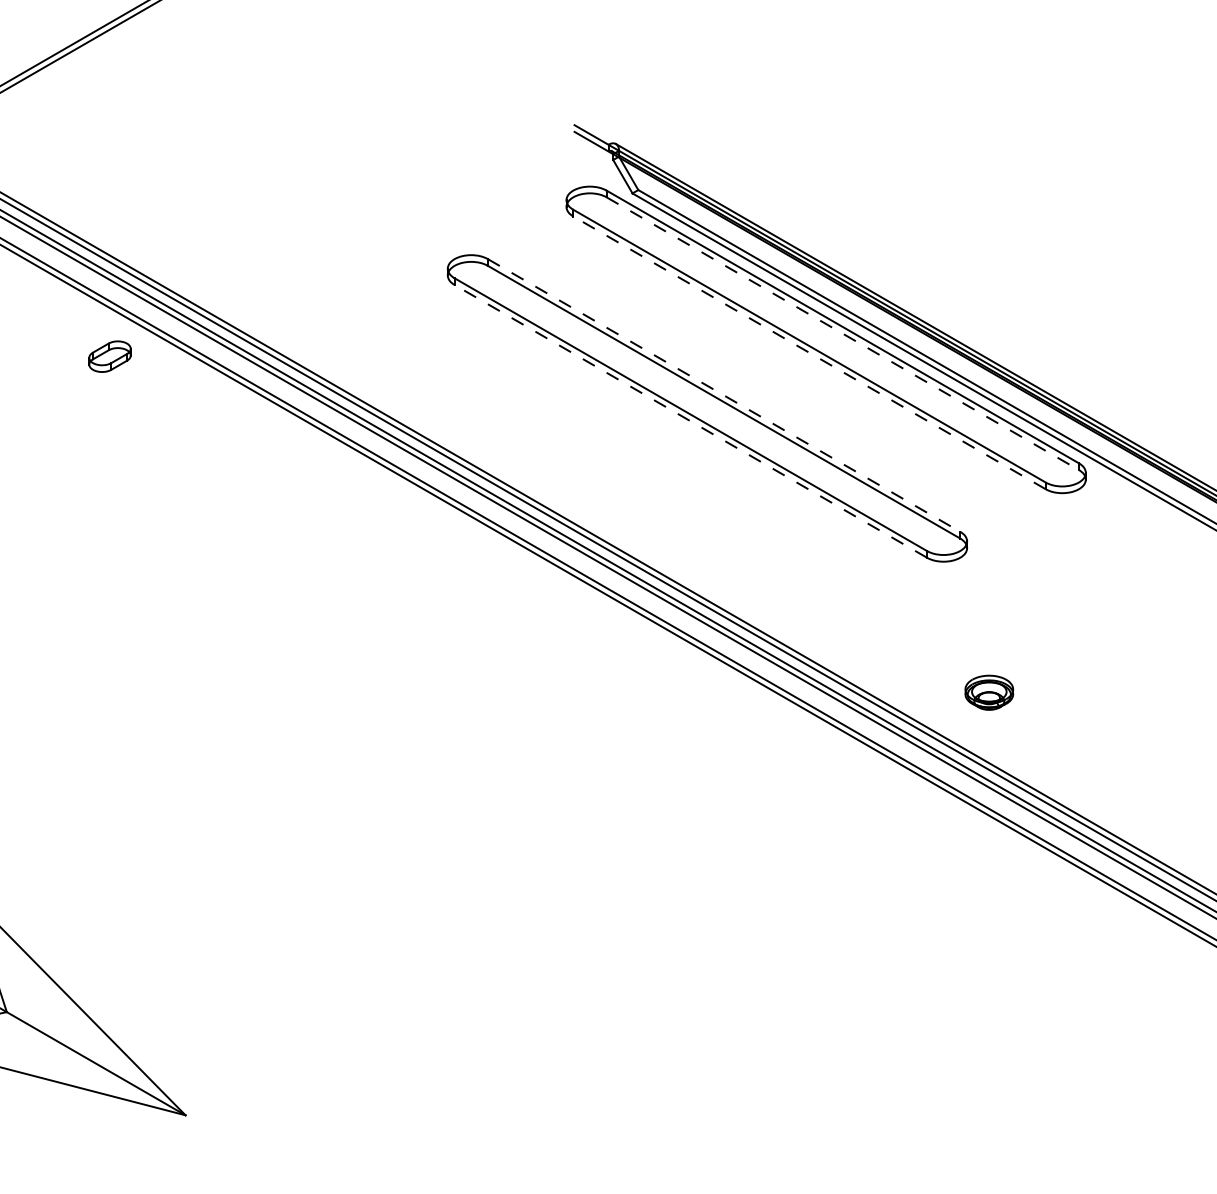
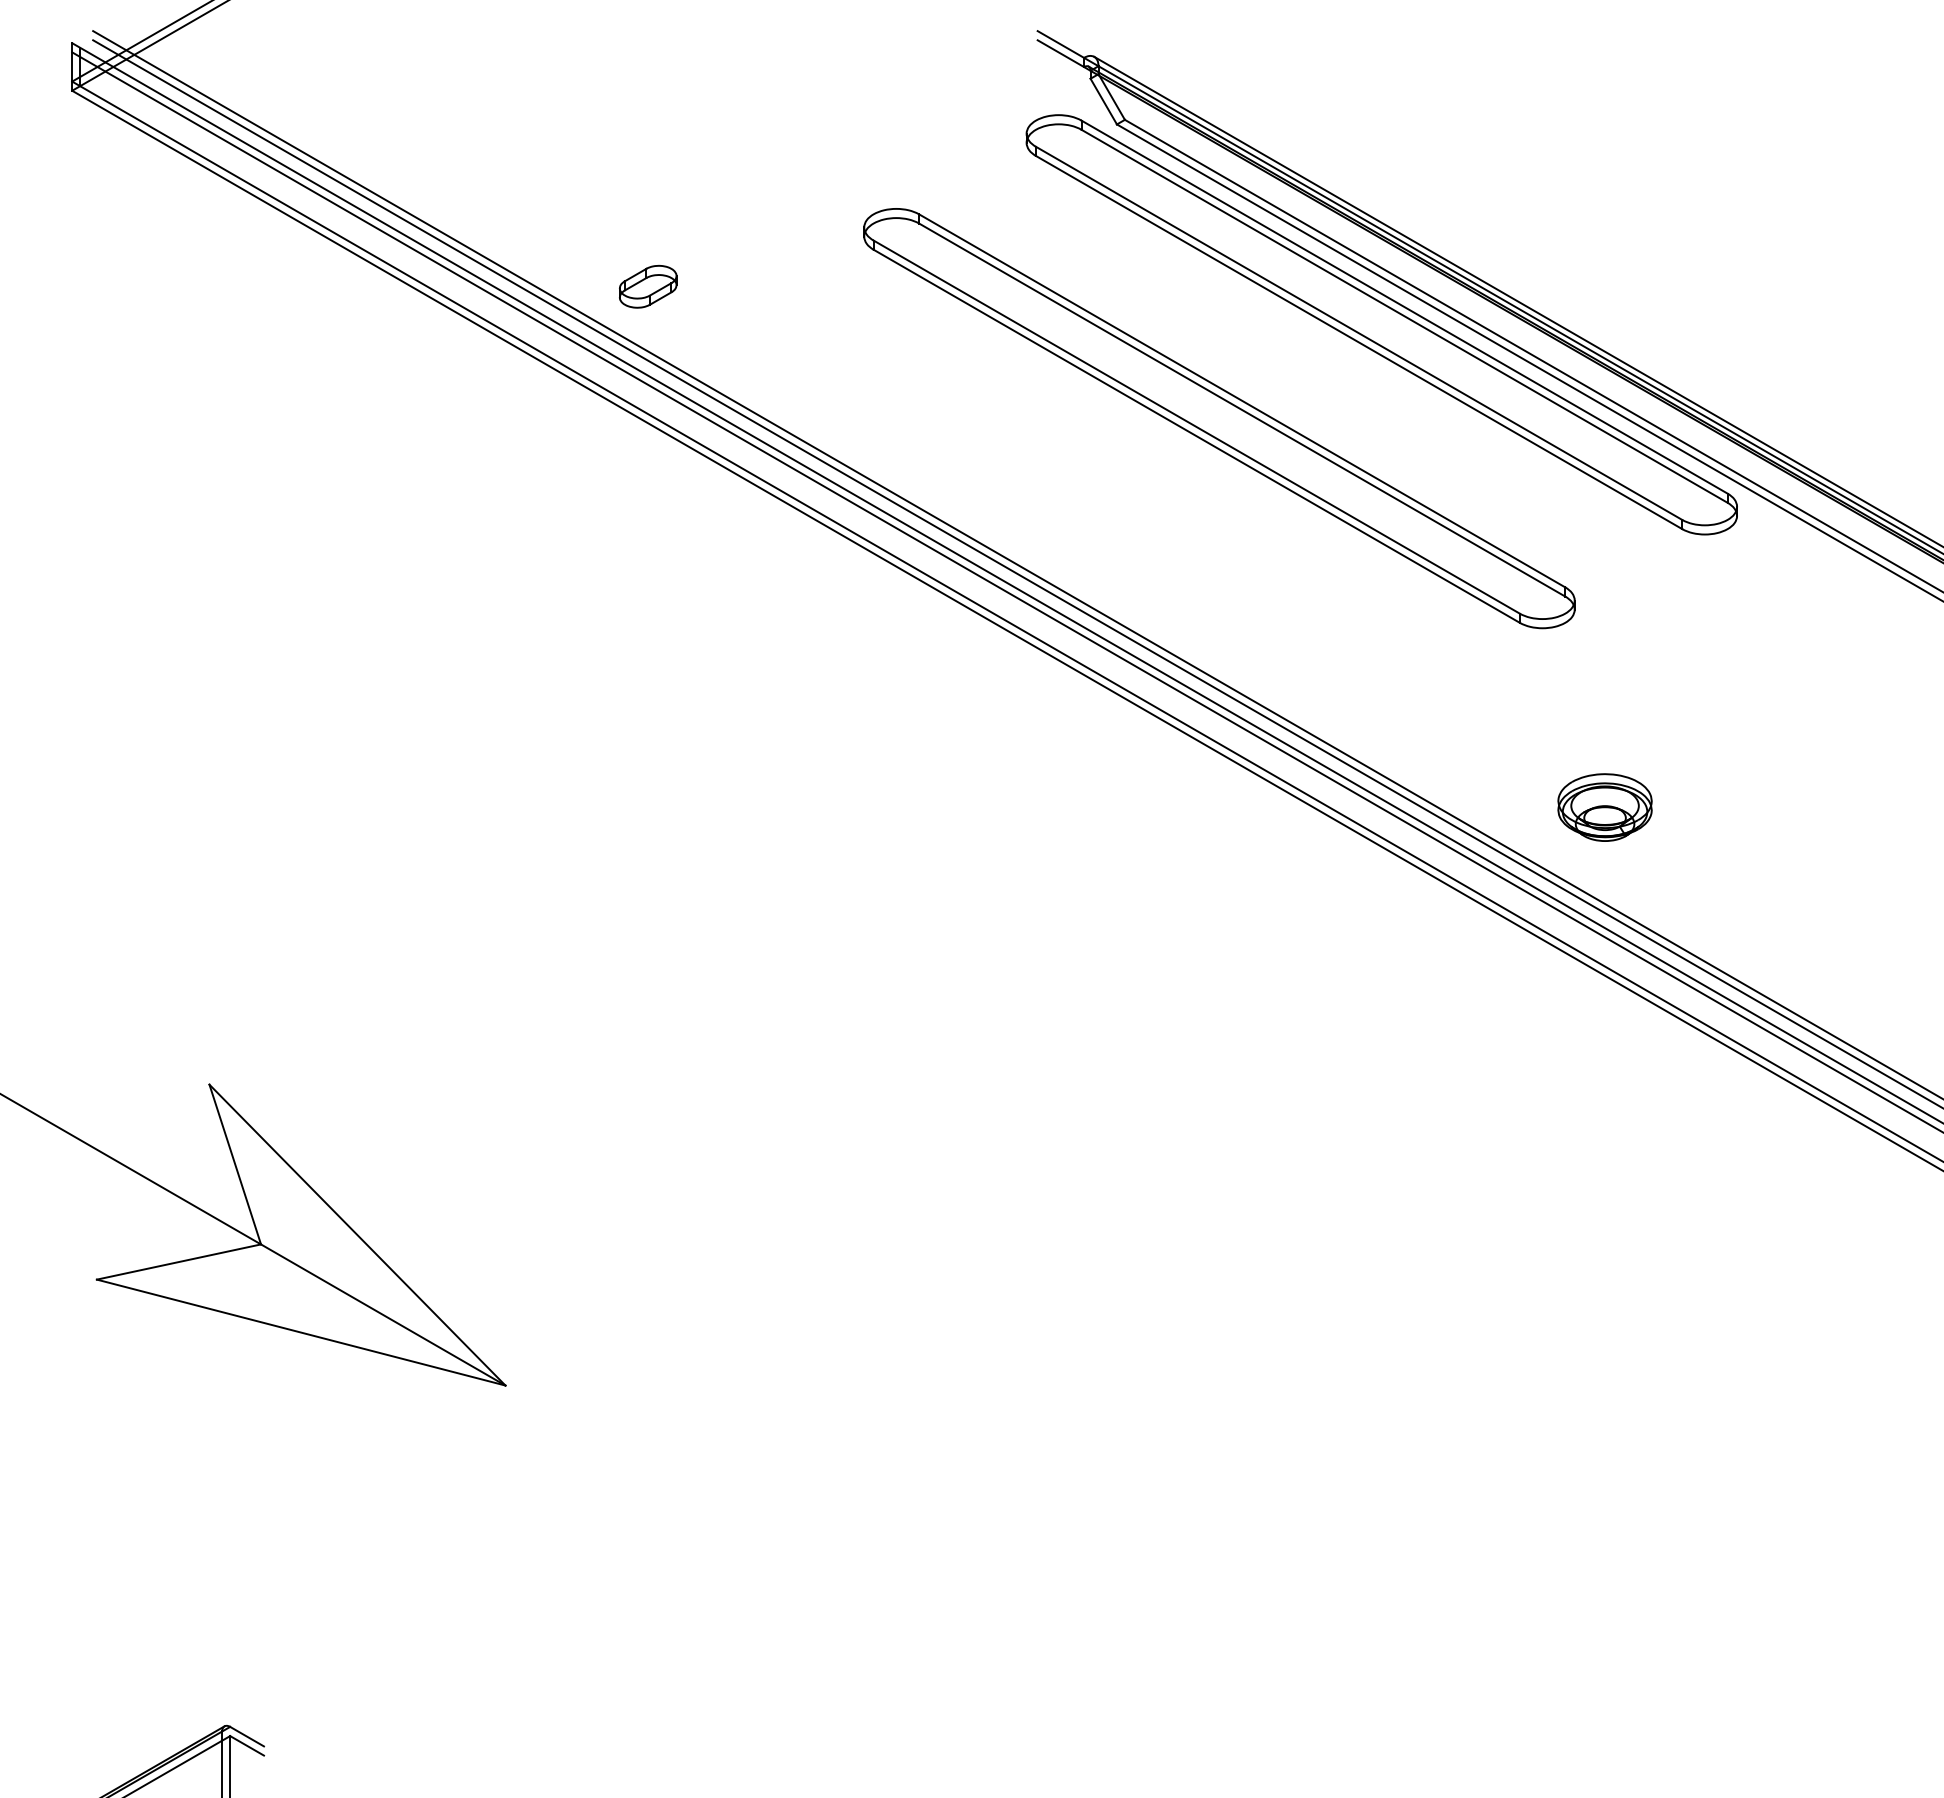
line: (843, 333) -> (1405, 316), dashed -> solid
line: (809, 352) -> (1358, 342), dashed -> solid
part: (110, 356) -> (648, 286), moved
line: (724, 395) -> (1242, 401), dashed -> solid
line: (690, 421) -> (1196, 436), dashed -> solid
part: (988, 692) -> (1604, 807), size x1.43

